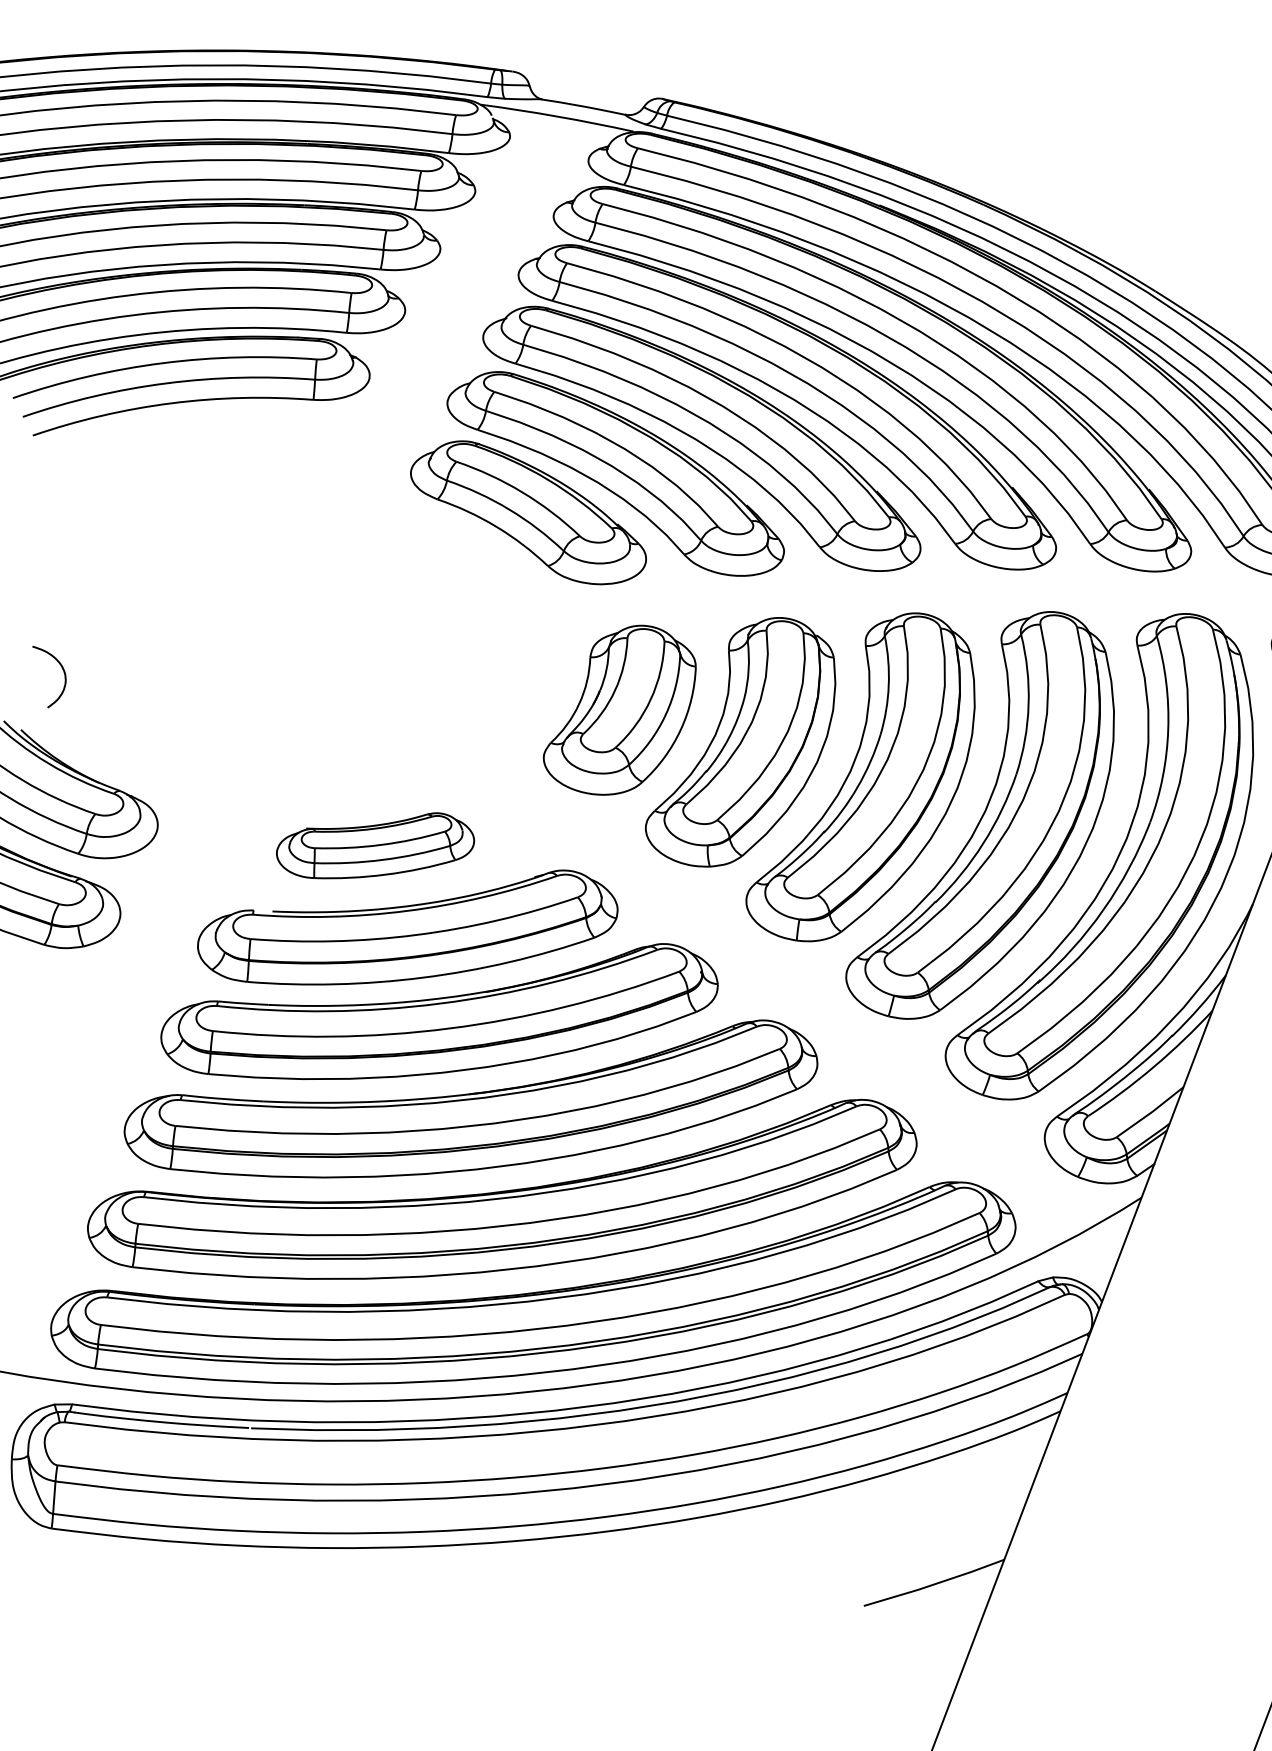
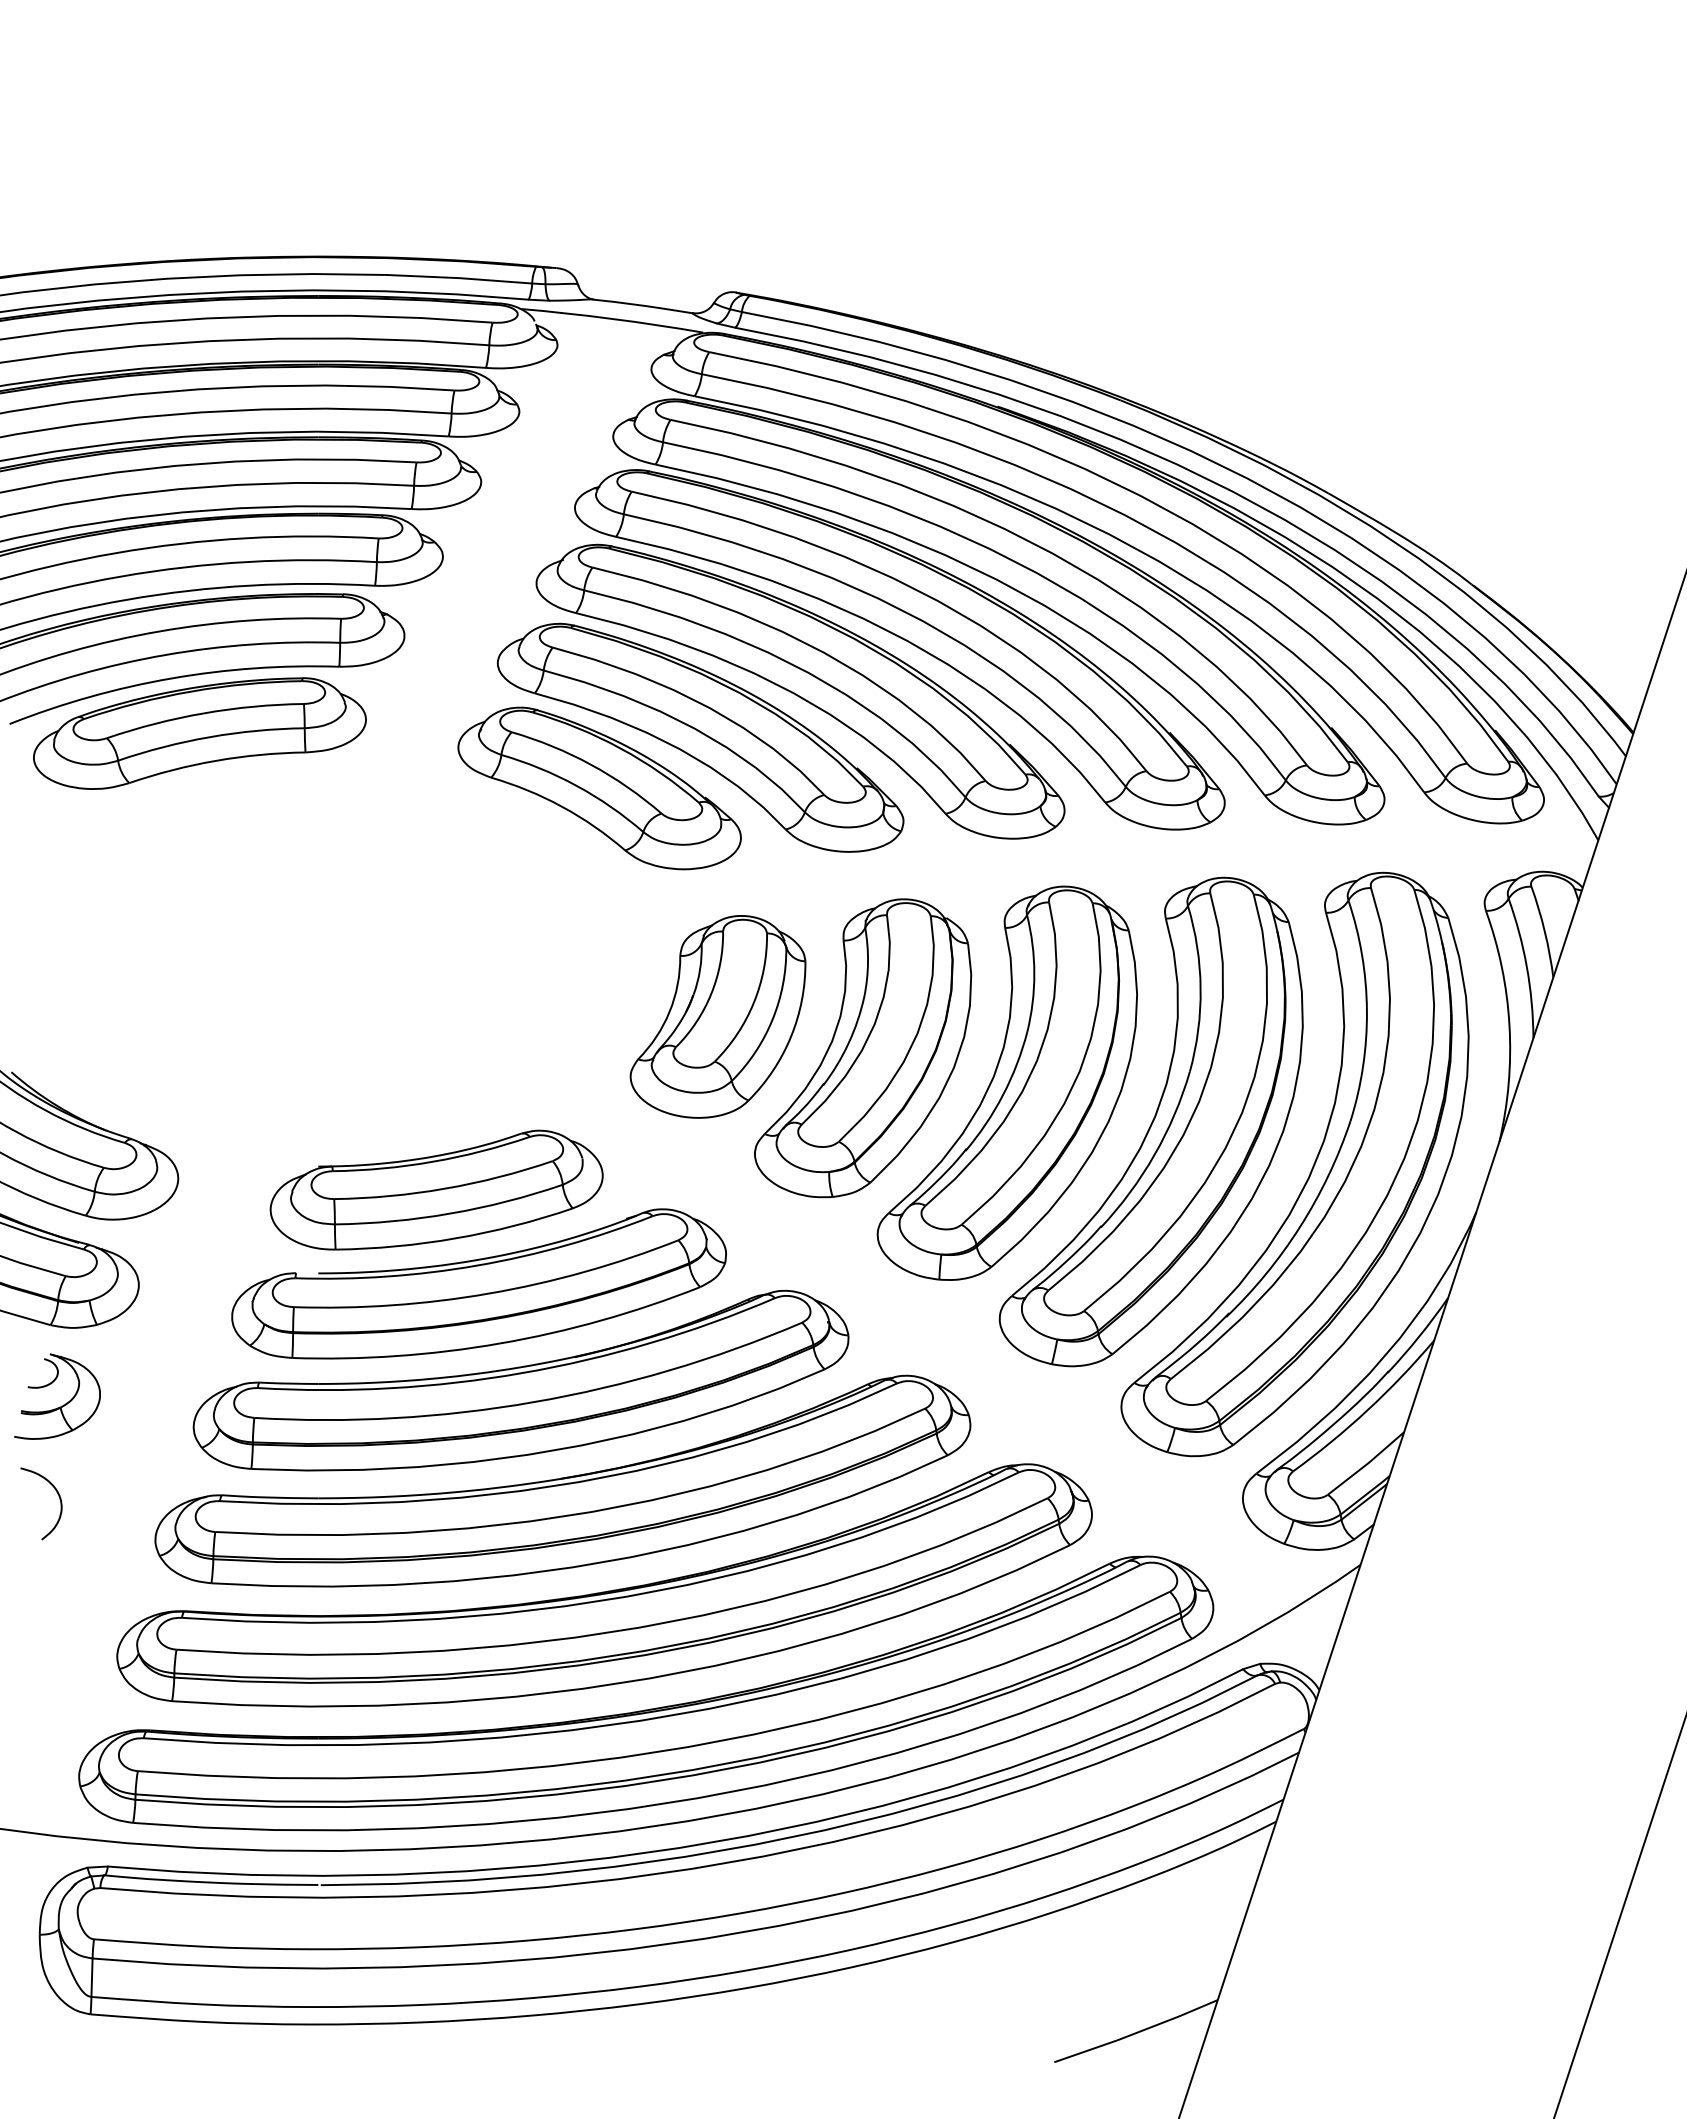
part: (192, 450) -> (199, 733), added
curve: (62, 670) -> (57, 1494), moved
part: (375, 845) -> (436, 1189), size x1.43
part: (52, 1012) -> (63, 1404), added

